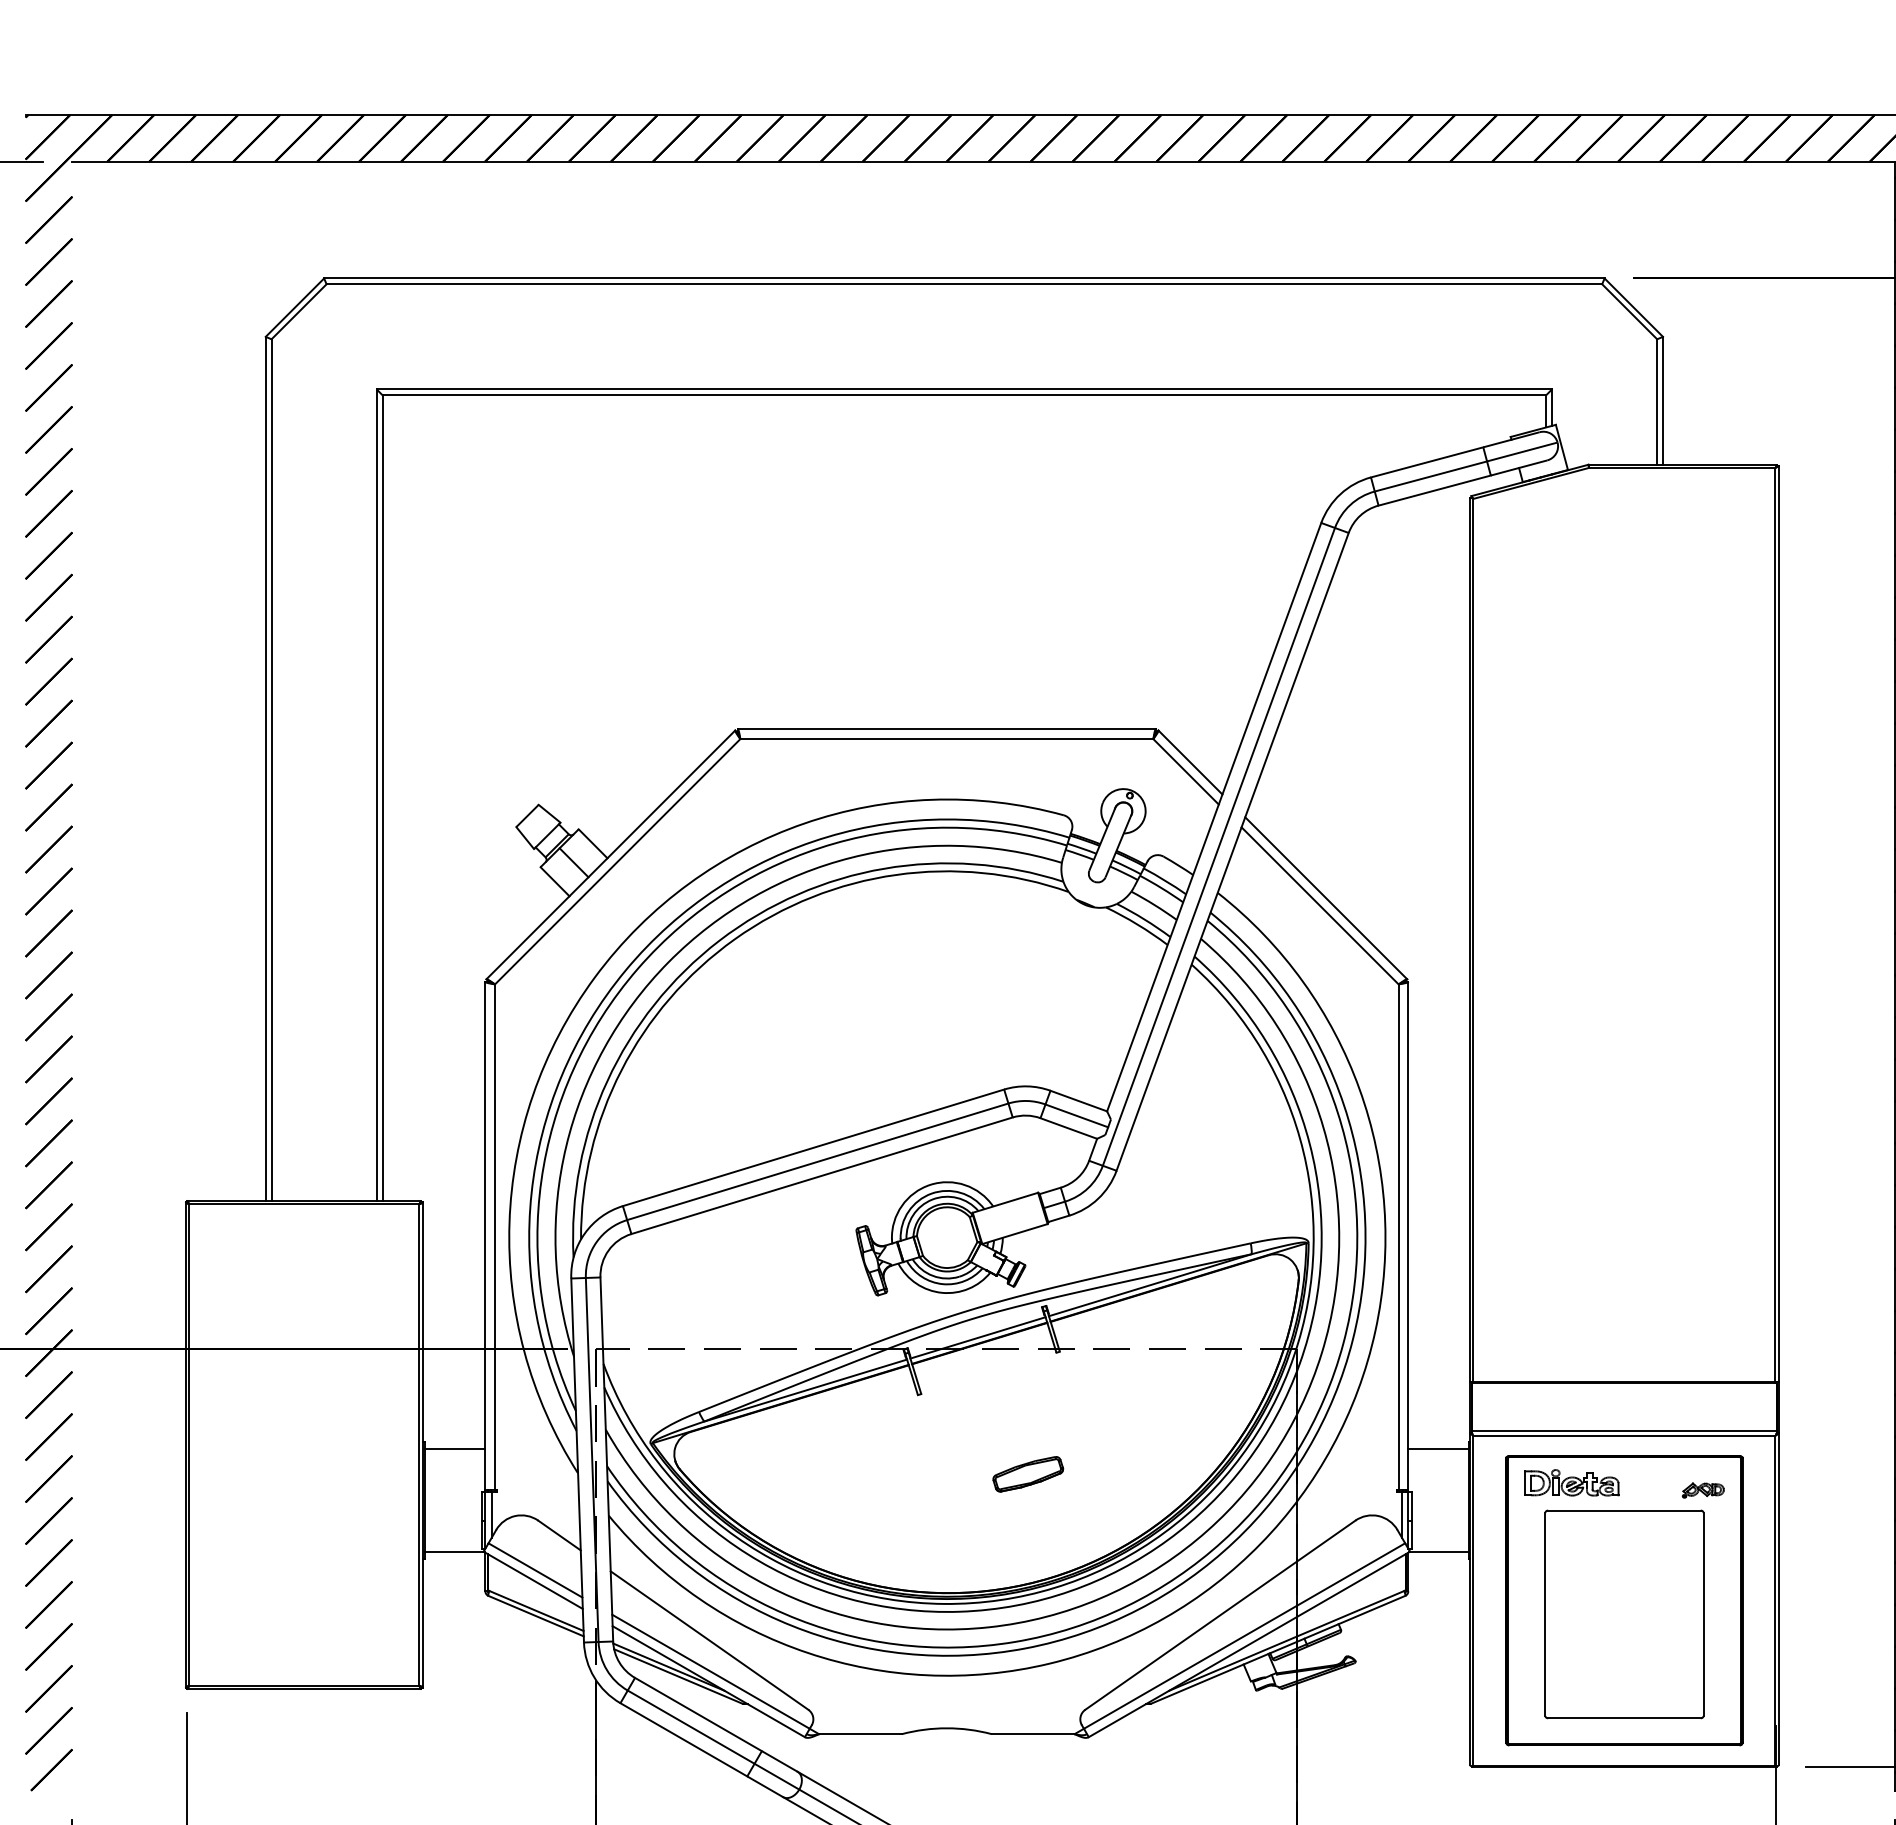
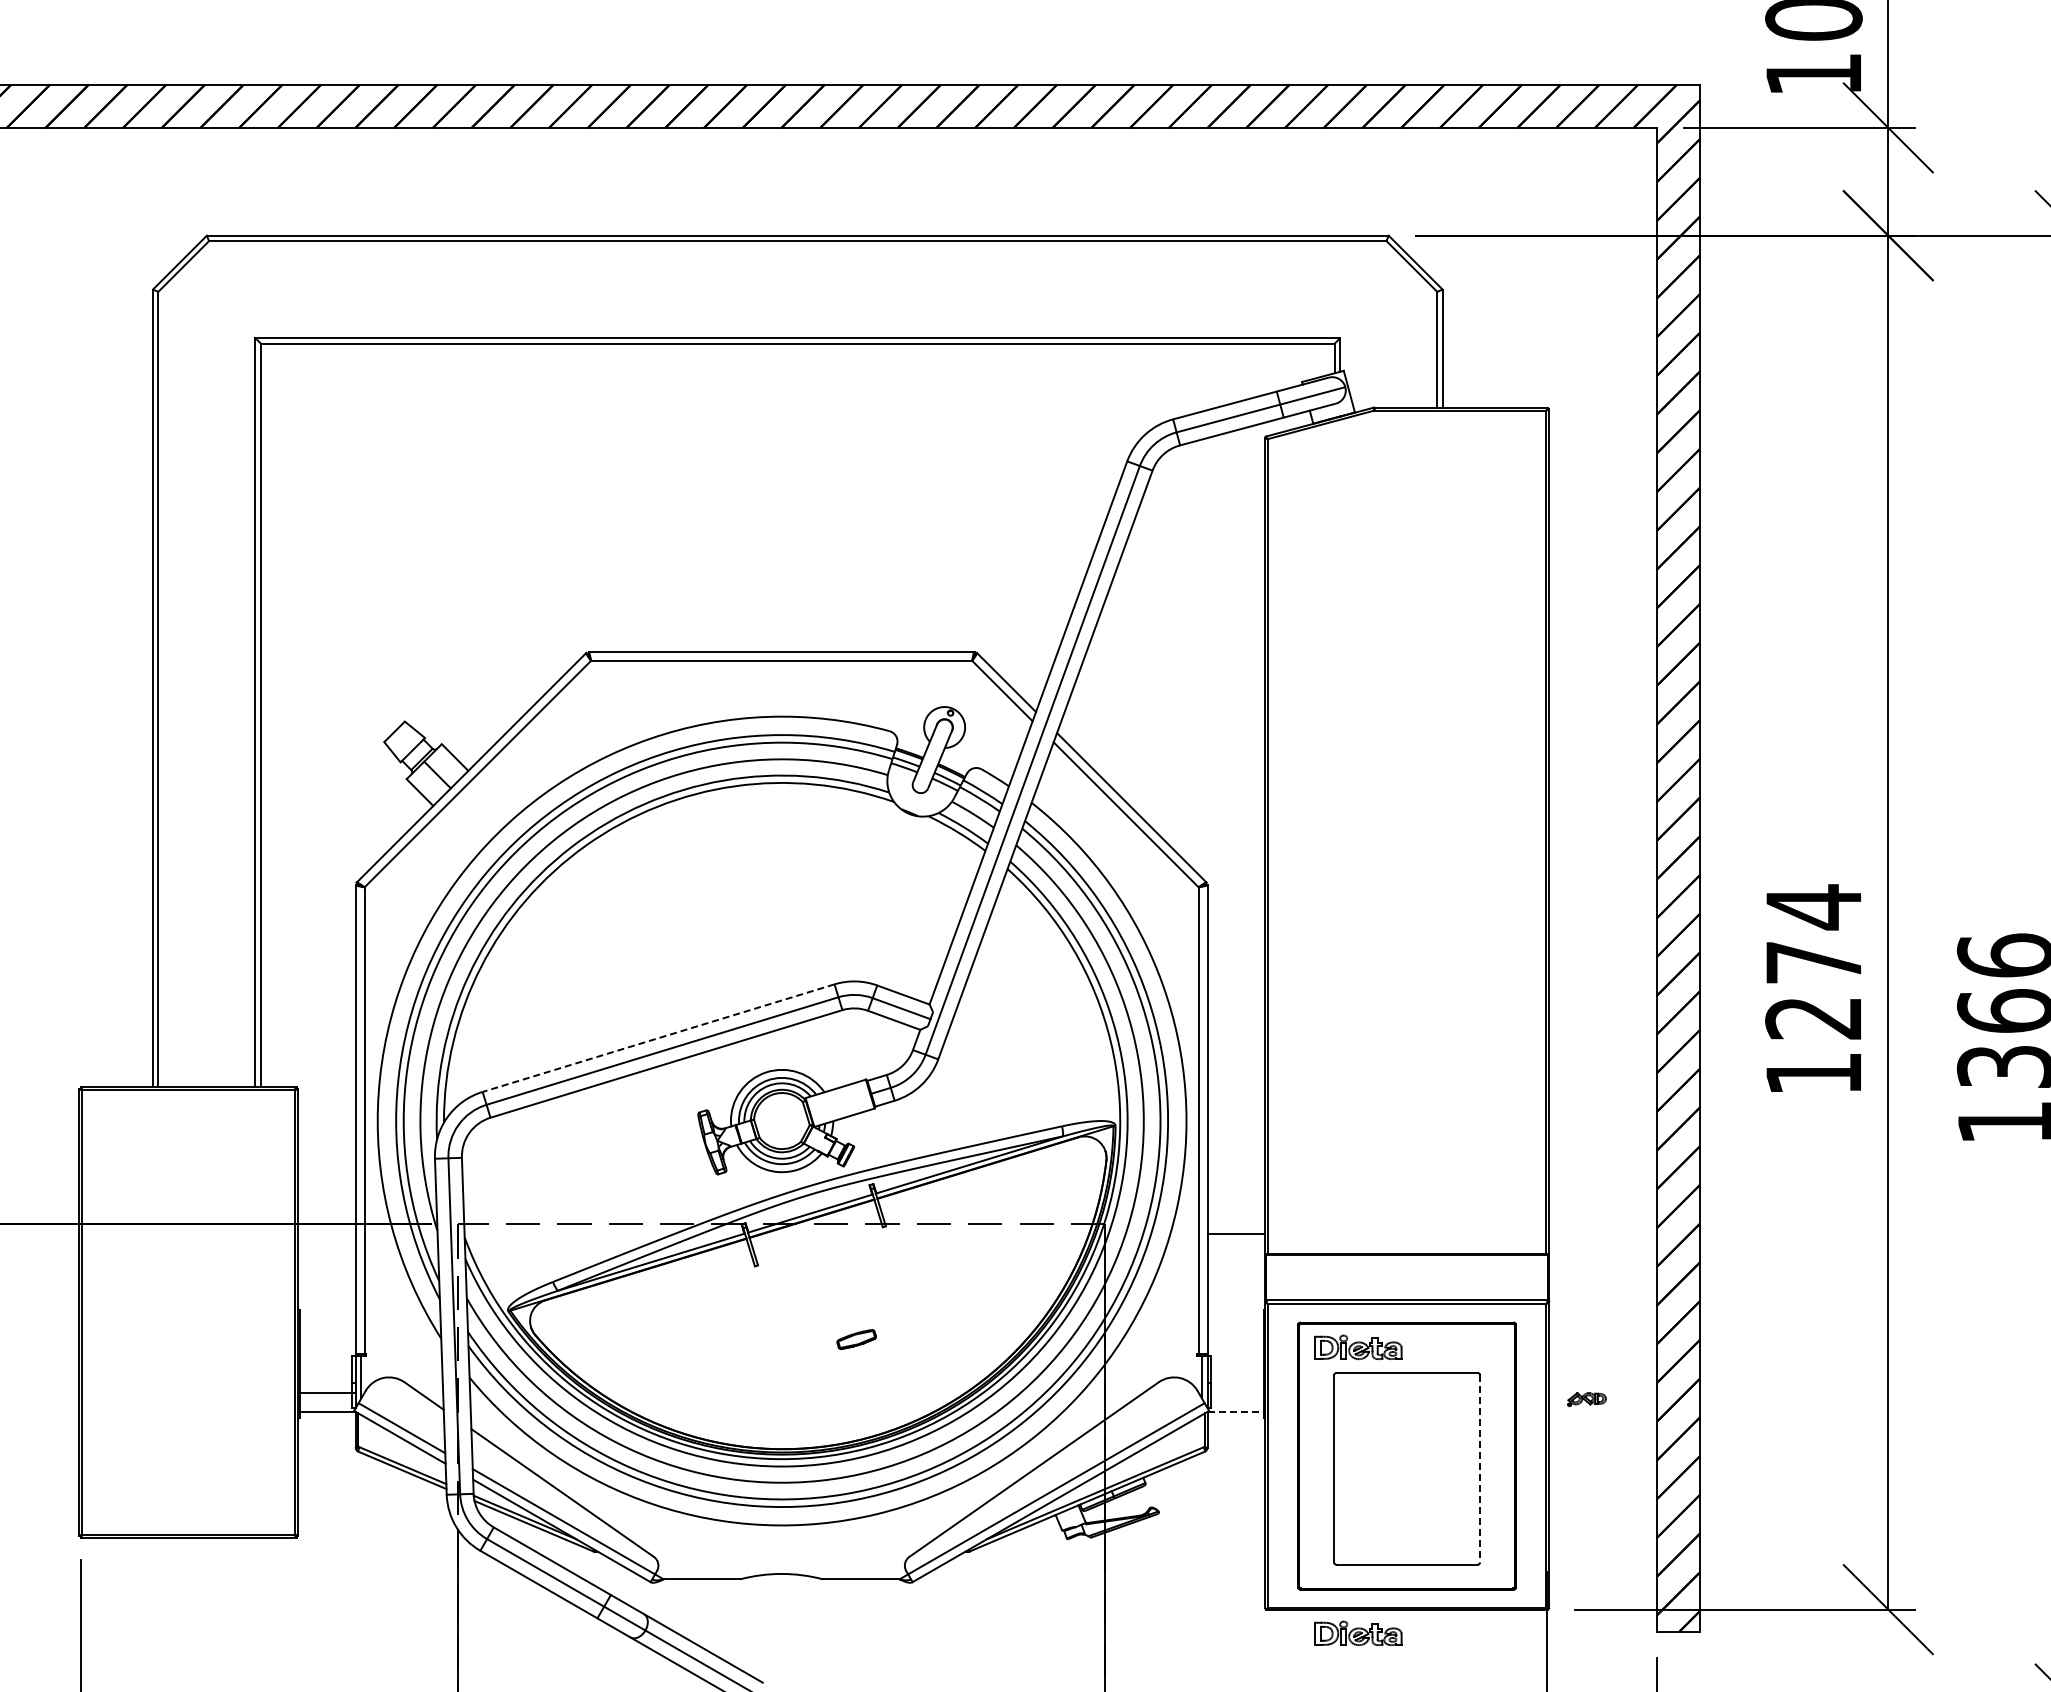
line: (813, 1148) -> (658, 1038), solid -> dashed
line: (454, 1448) -> (327, 1392), moved
line: (1438, 1448) -> (1235, 1233), moved
part: (1027, 1474) -> (856, 1339), size x0.6
part: (1702, 1490) -> (1586, 1399), moved
line: (1438, 1552) -> (1235, 1411), solid -> dashed
line: (1703, 1614) -> (1480, 1468), solid -> dashed
part: (1571, 1791) -> (1358, 1632), added

